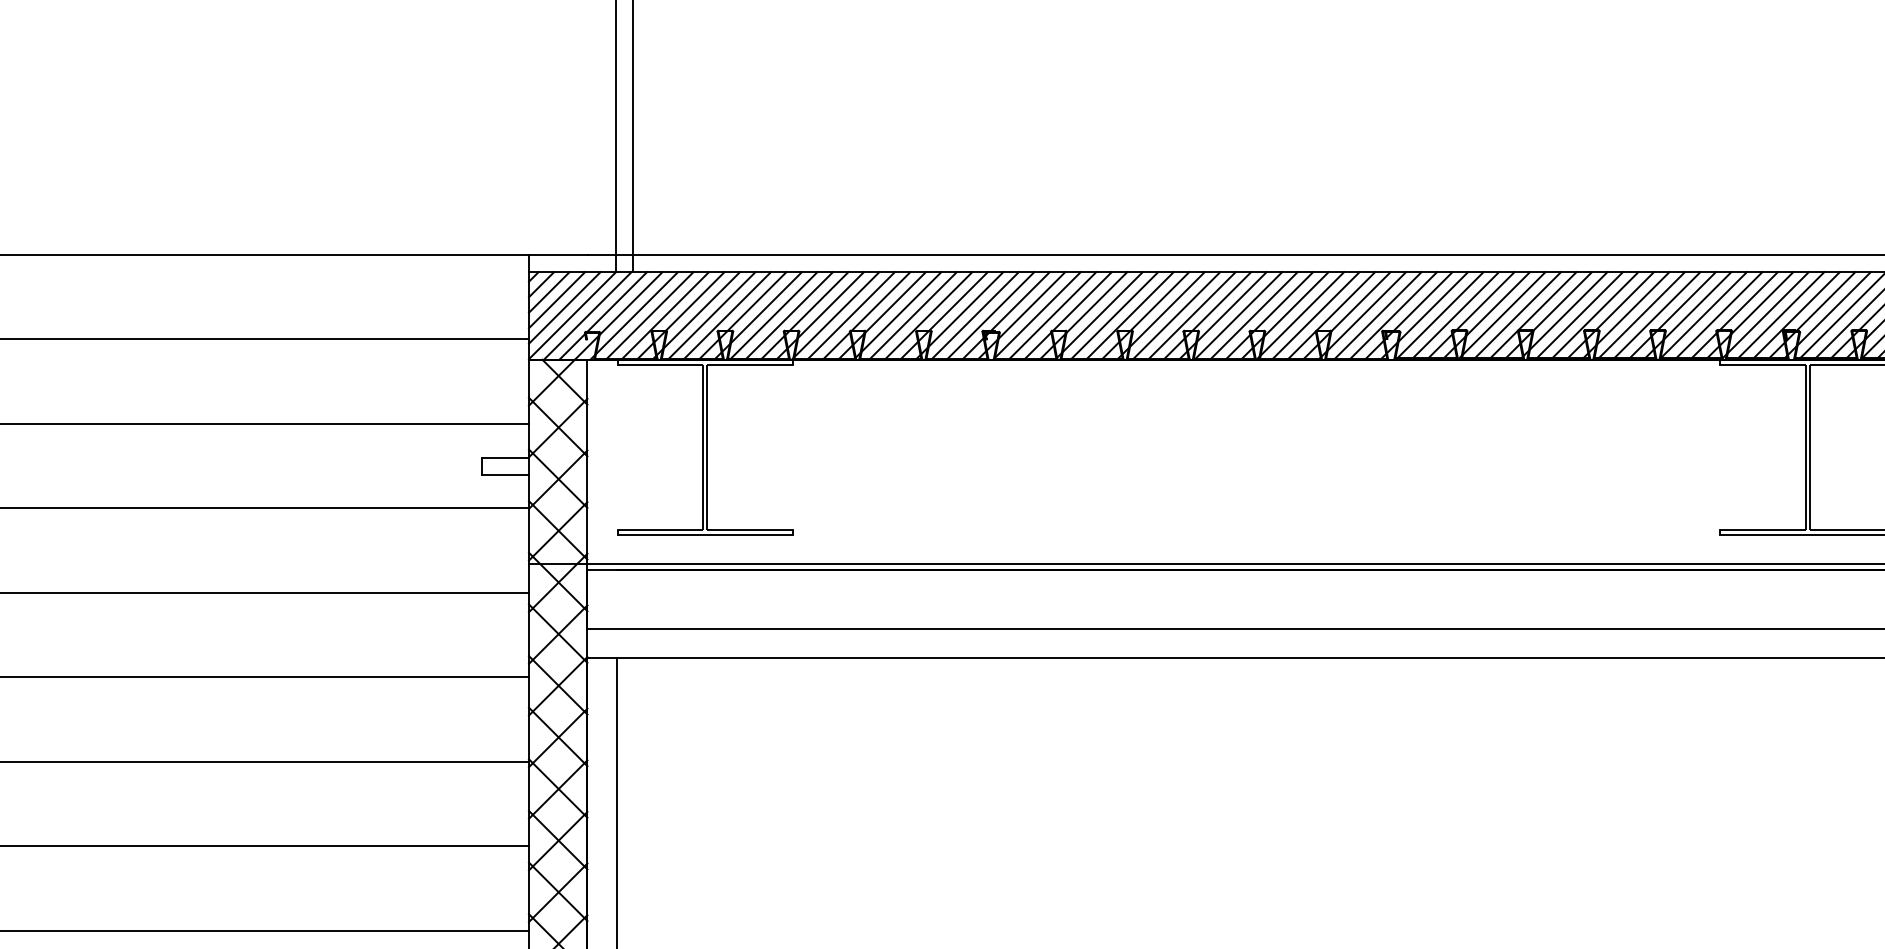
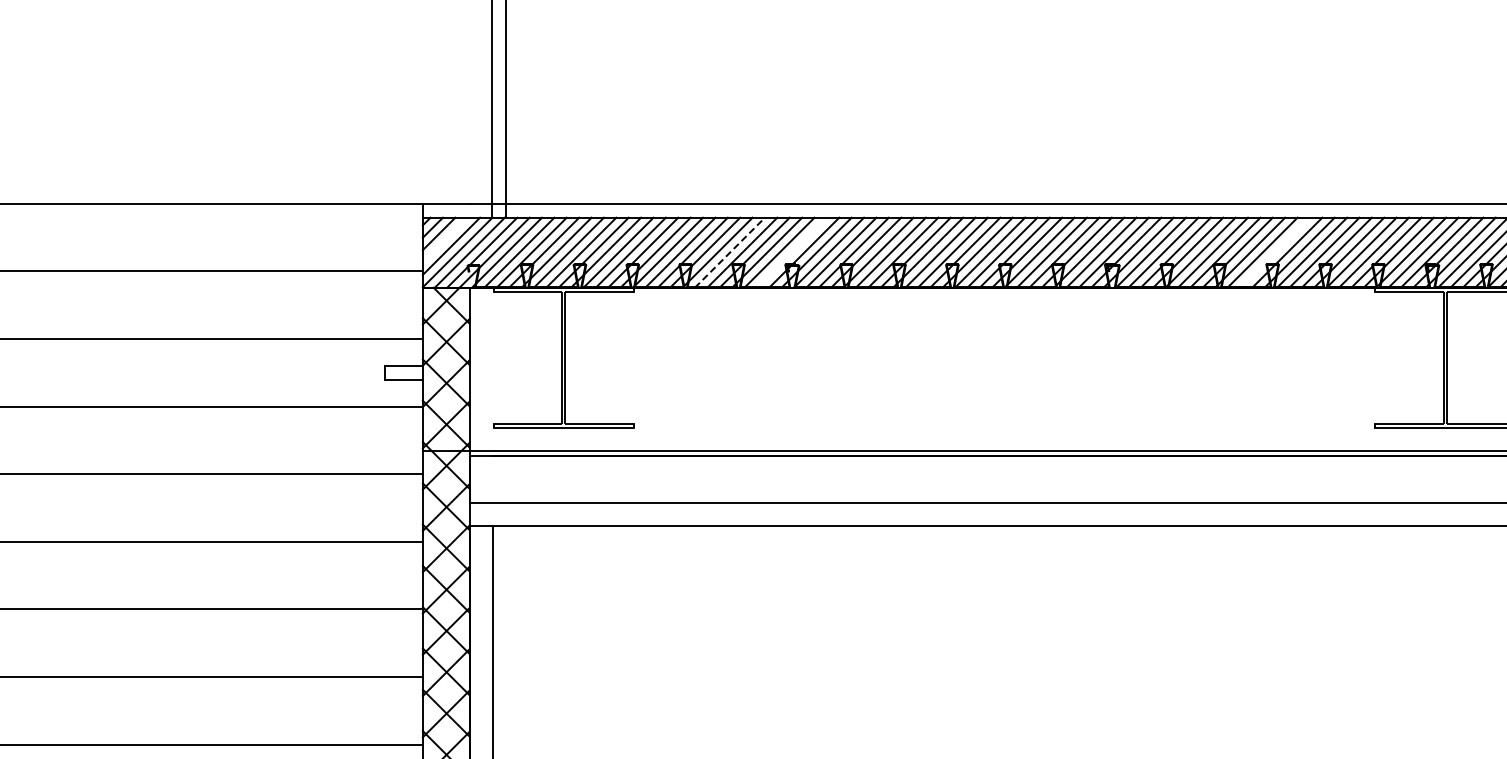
line: (556, 299) -> (444, 239), removed
line: (912, 315) -> (729, 252), solid -> dashed
line: (990, 315) -> (791, 252), removed
line: (1594, 315) -> (1274, 252), removed

